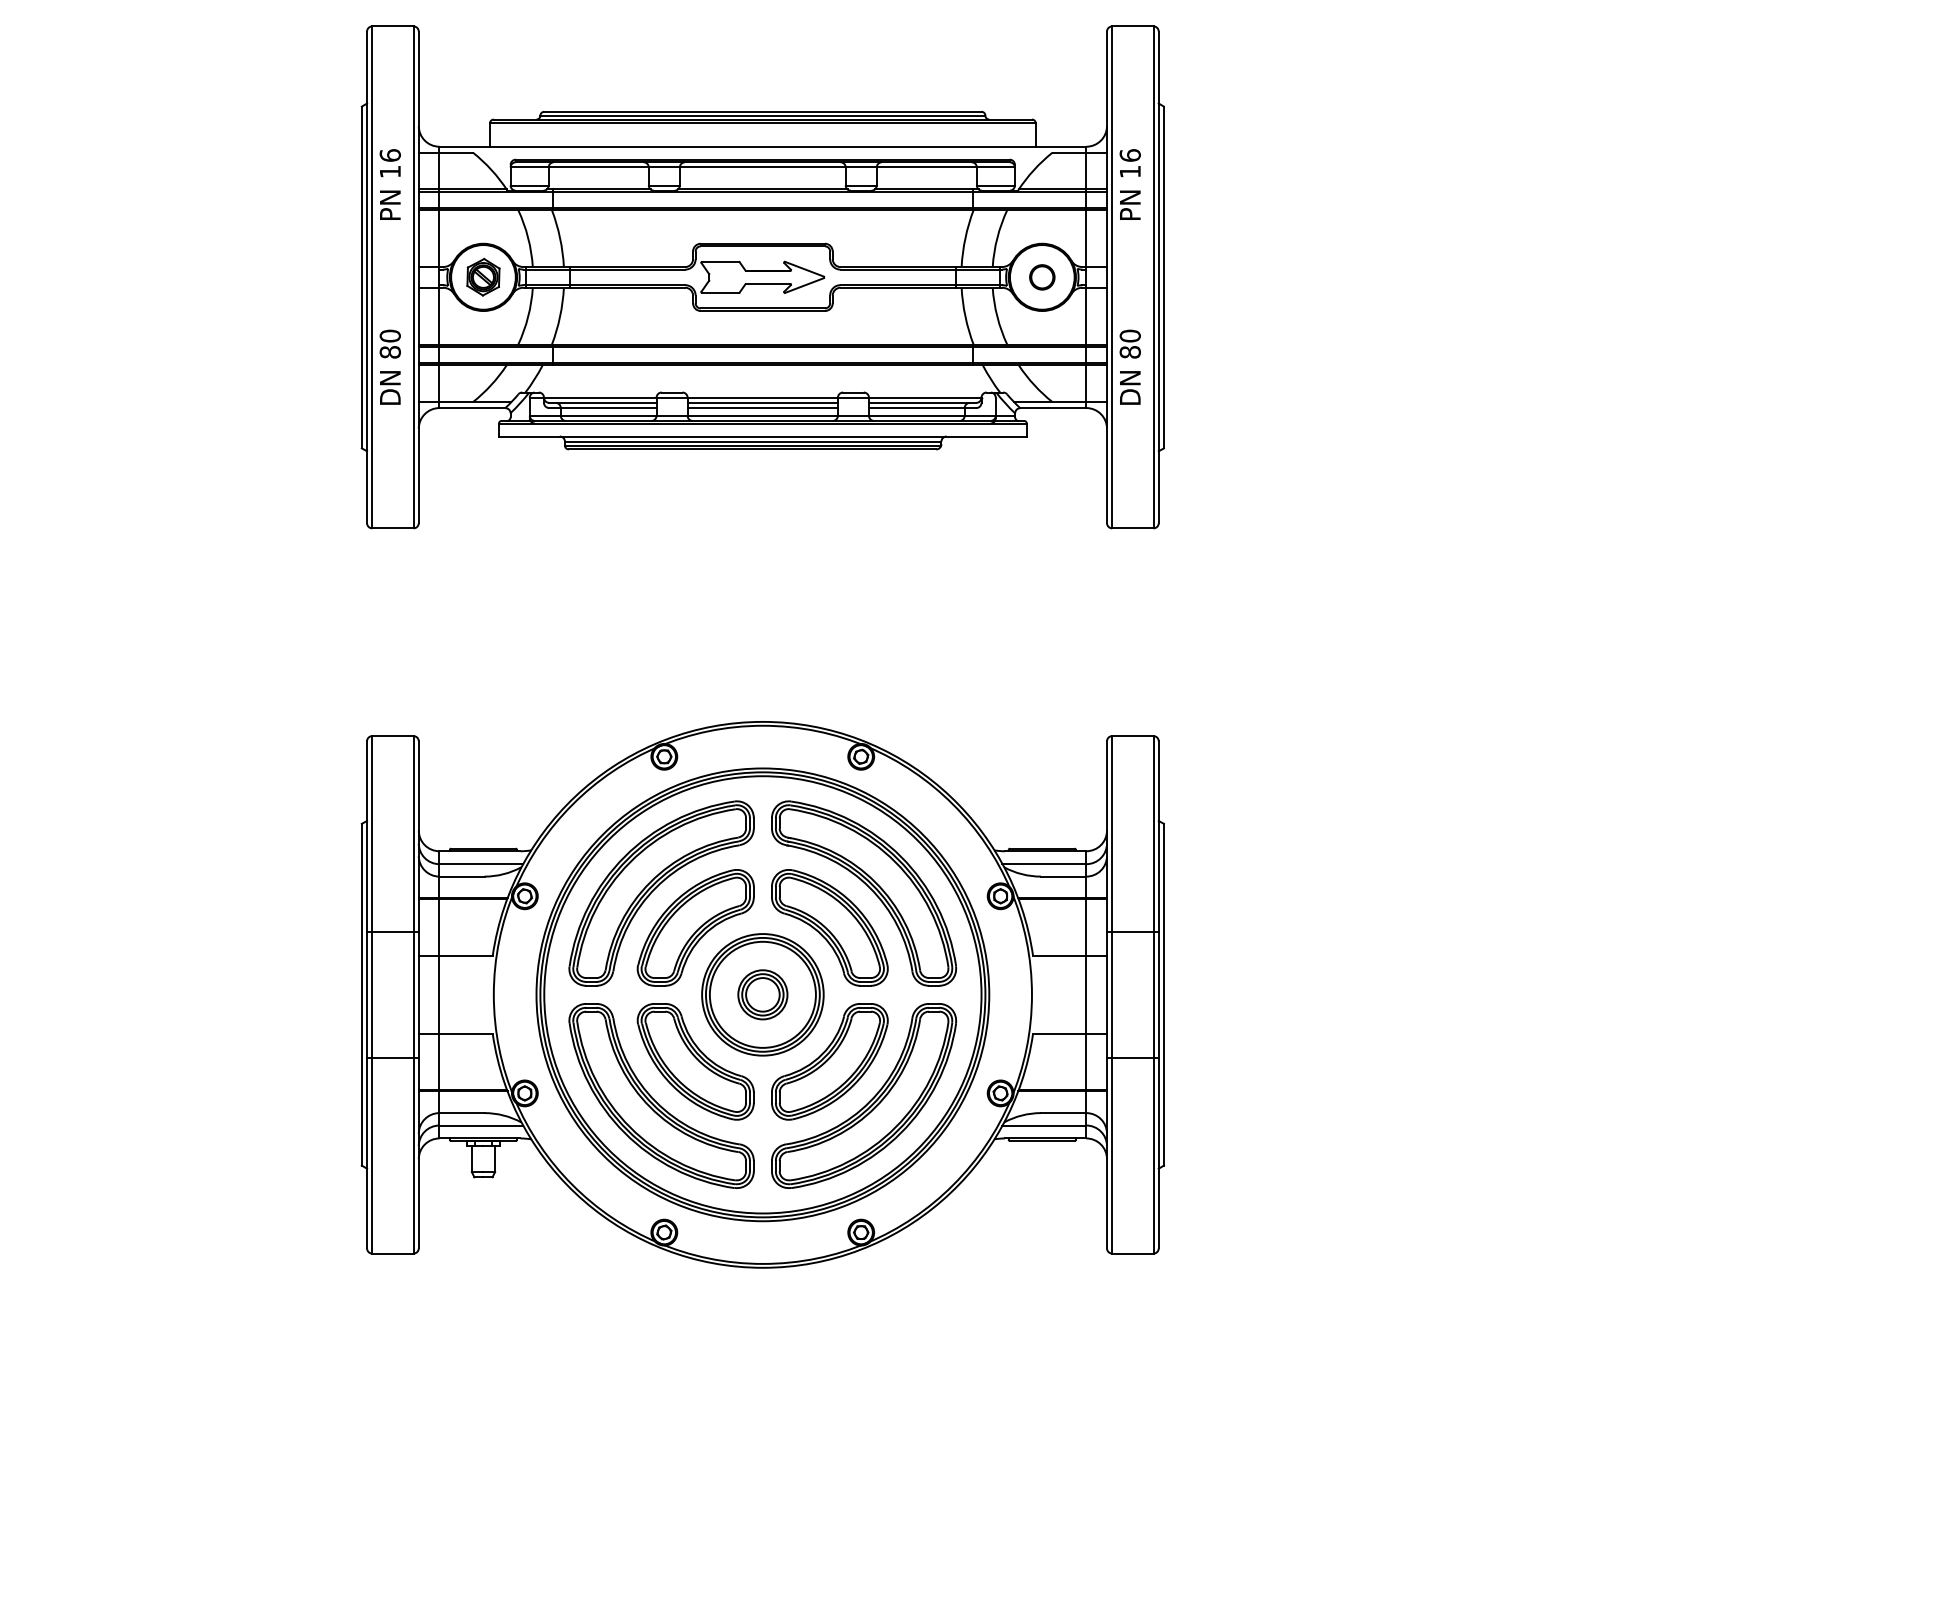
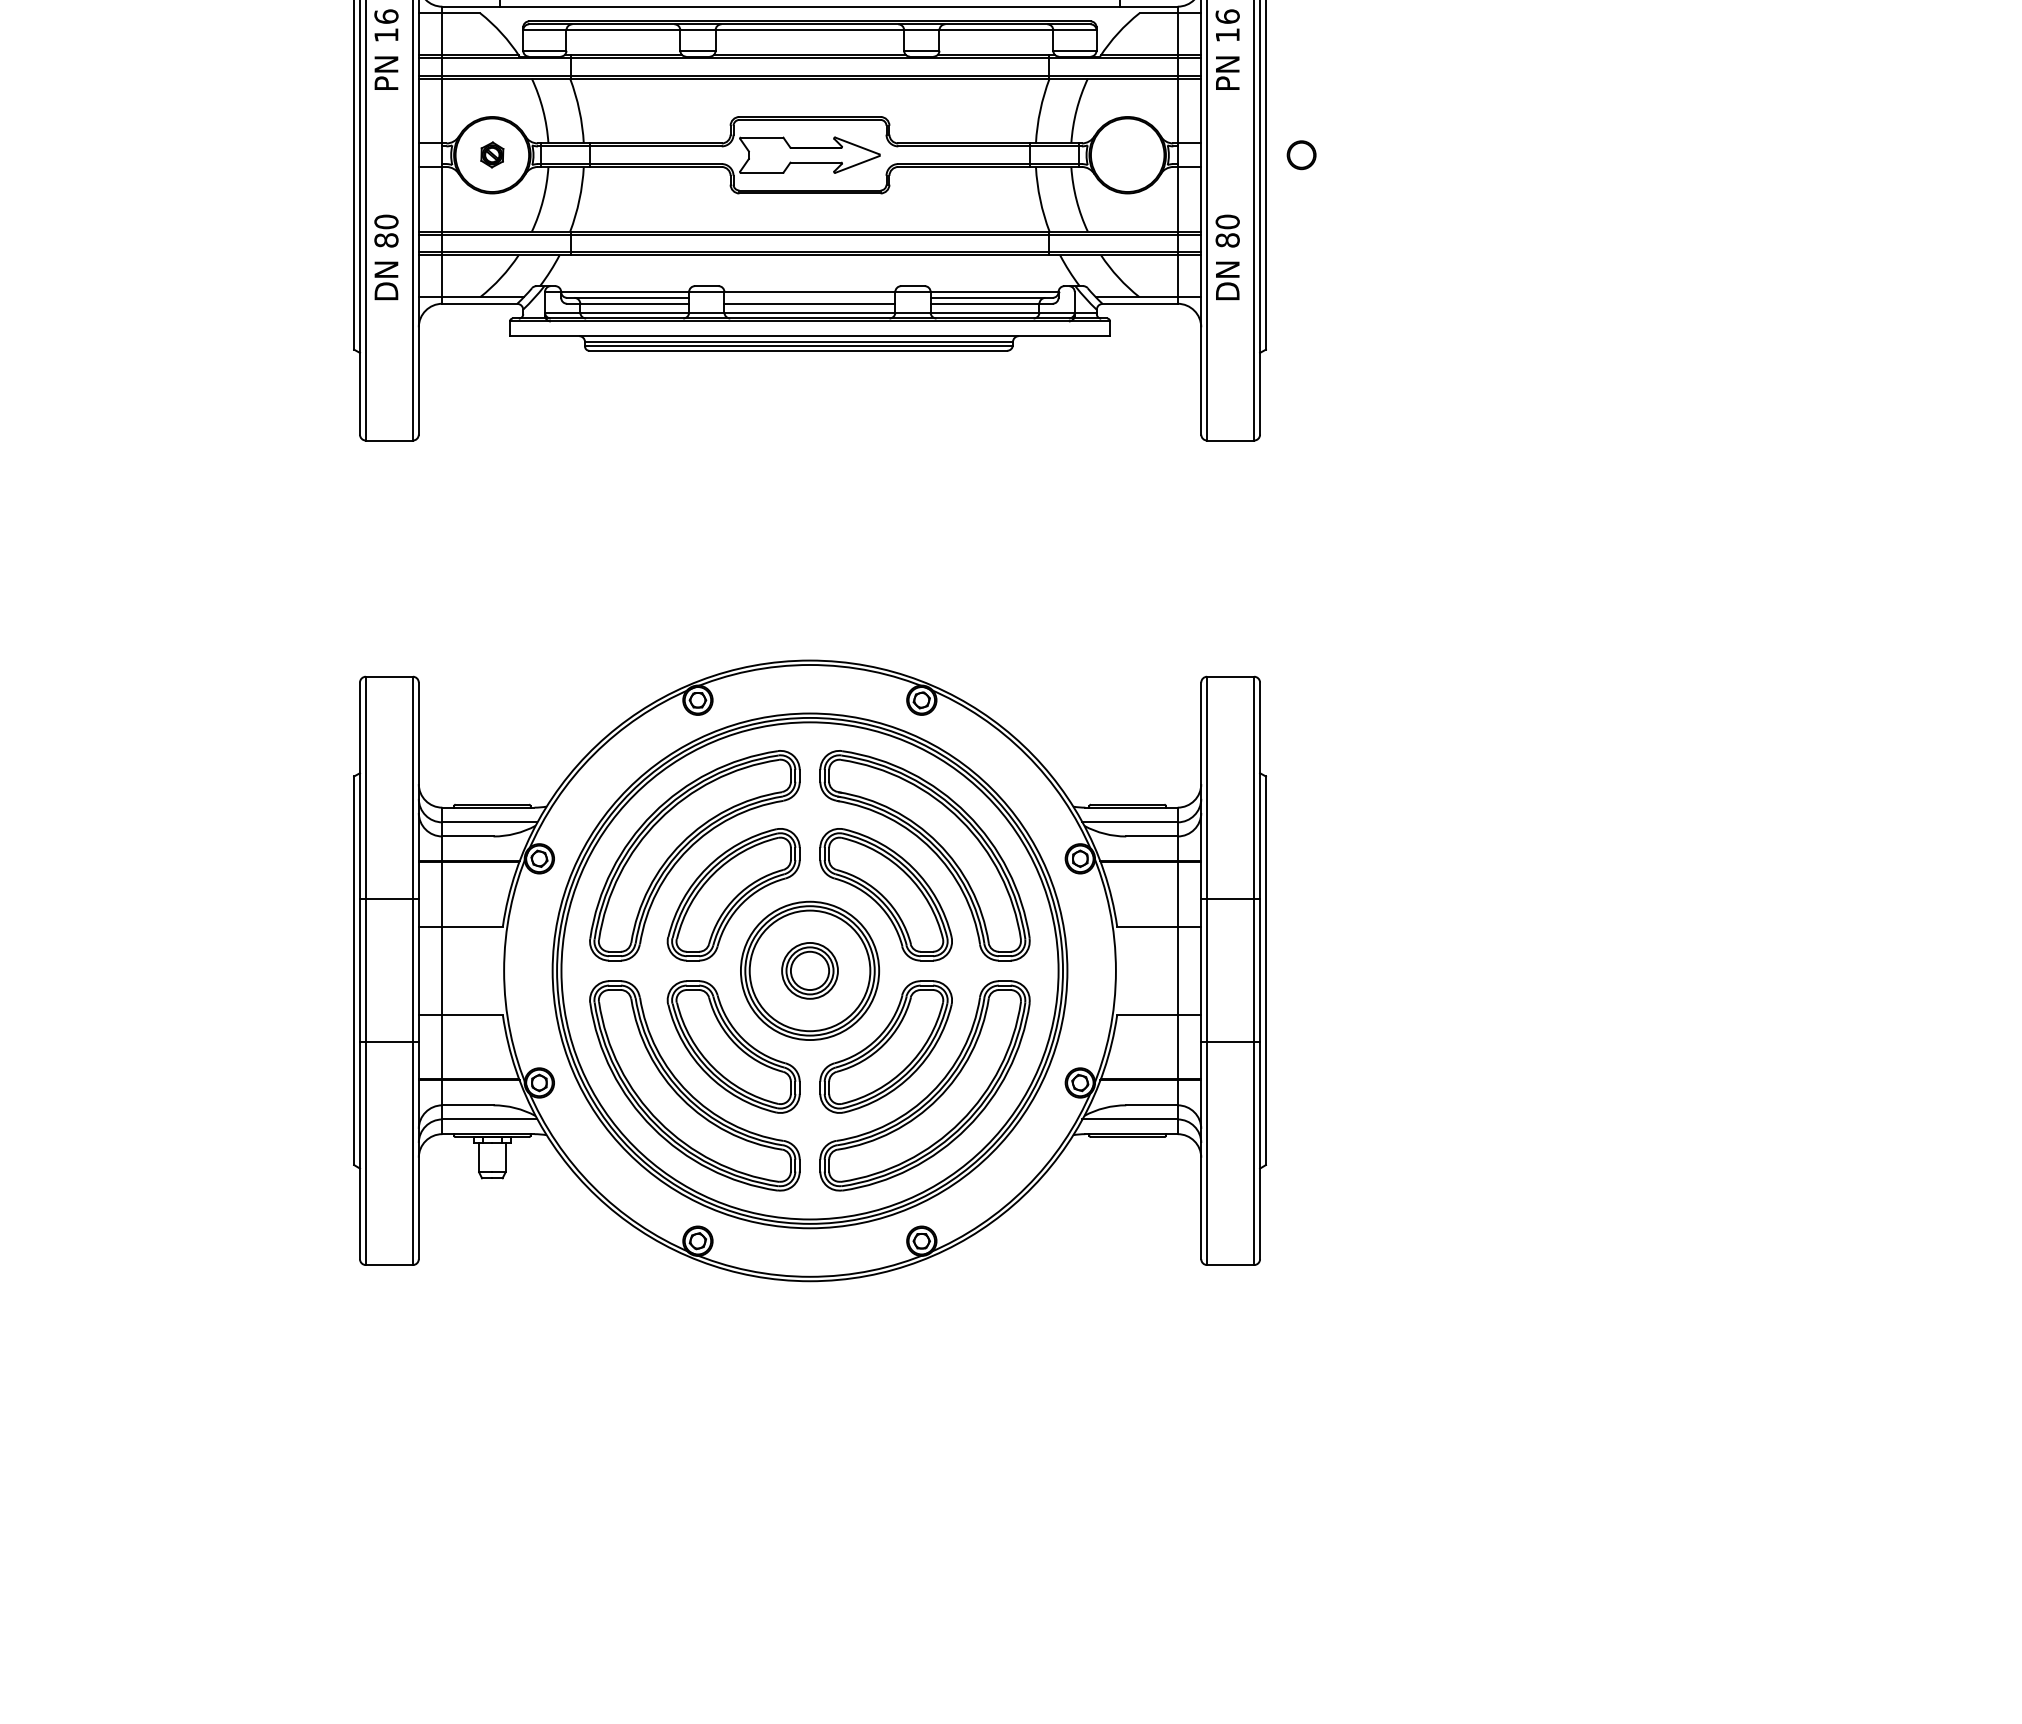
part: (483, 276) -> (492, 154), size x0.6
circle: (1042, 277) -> (1301, 155), moved
line: (762, 402) -> (809, 297), removed

